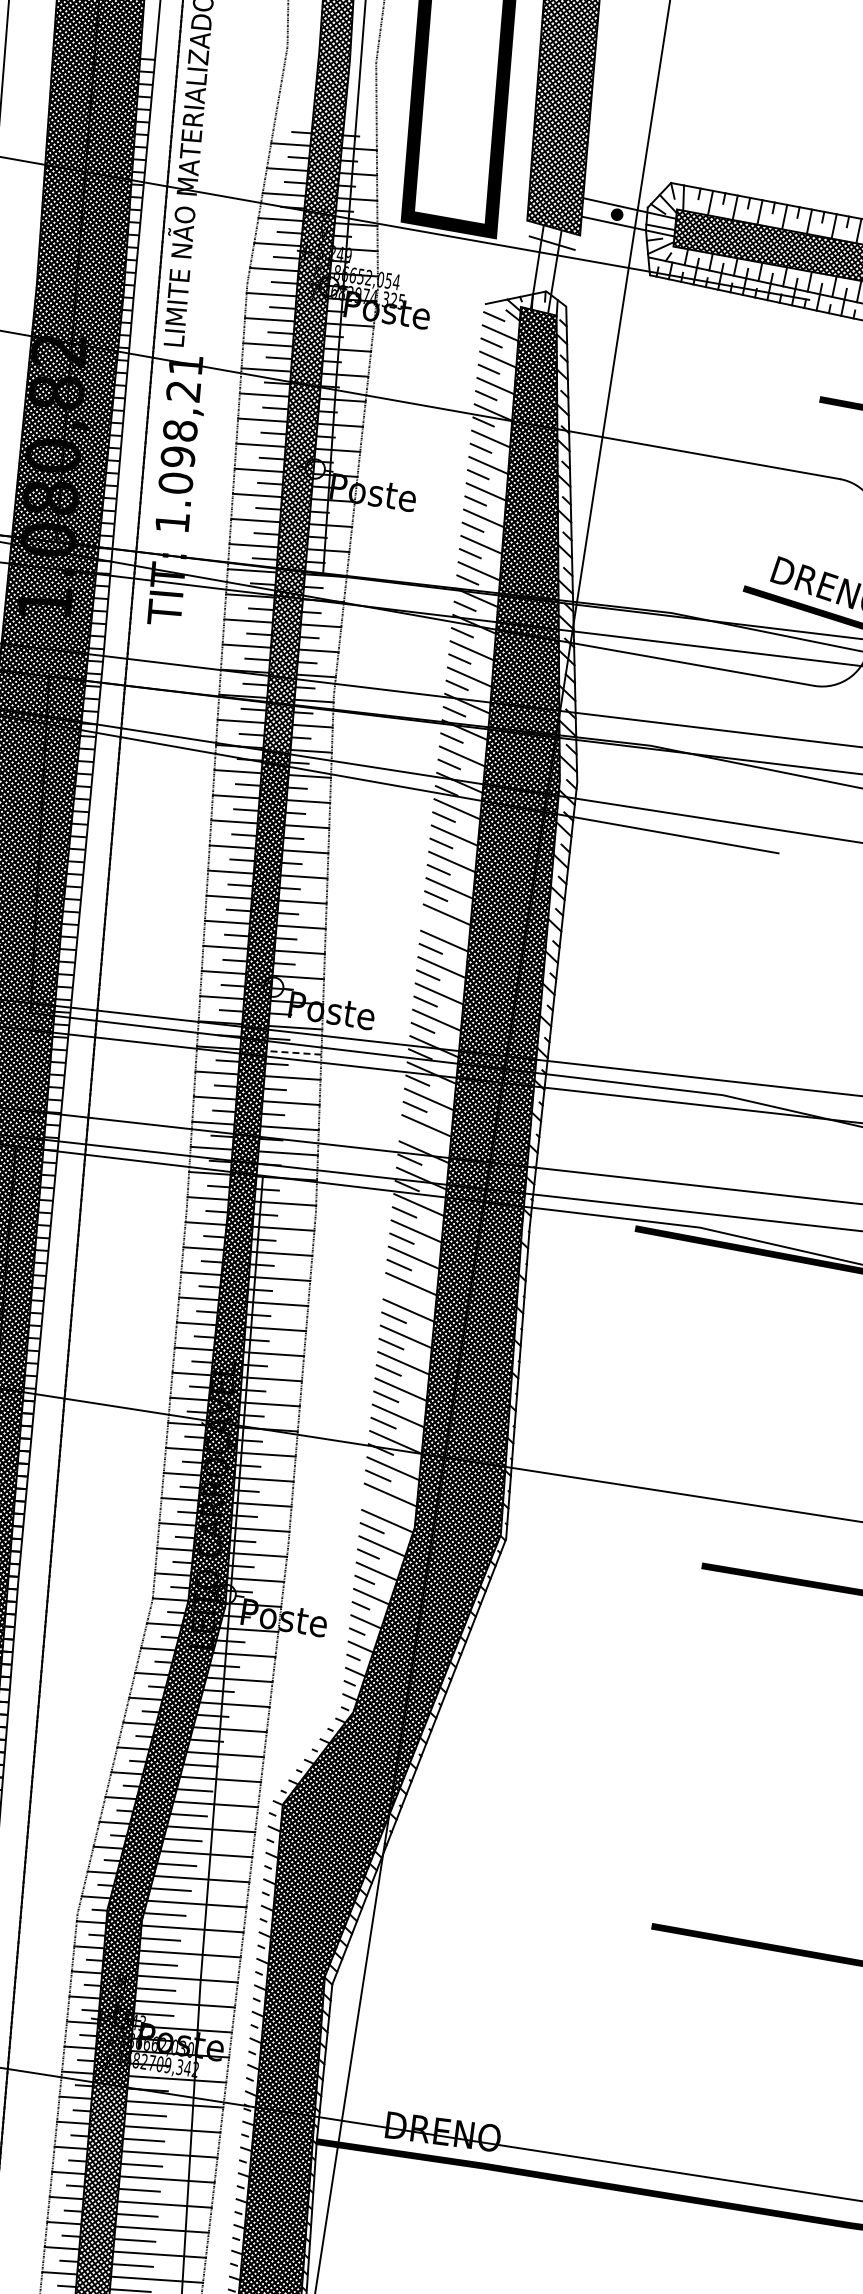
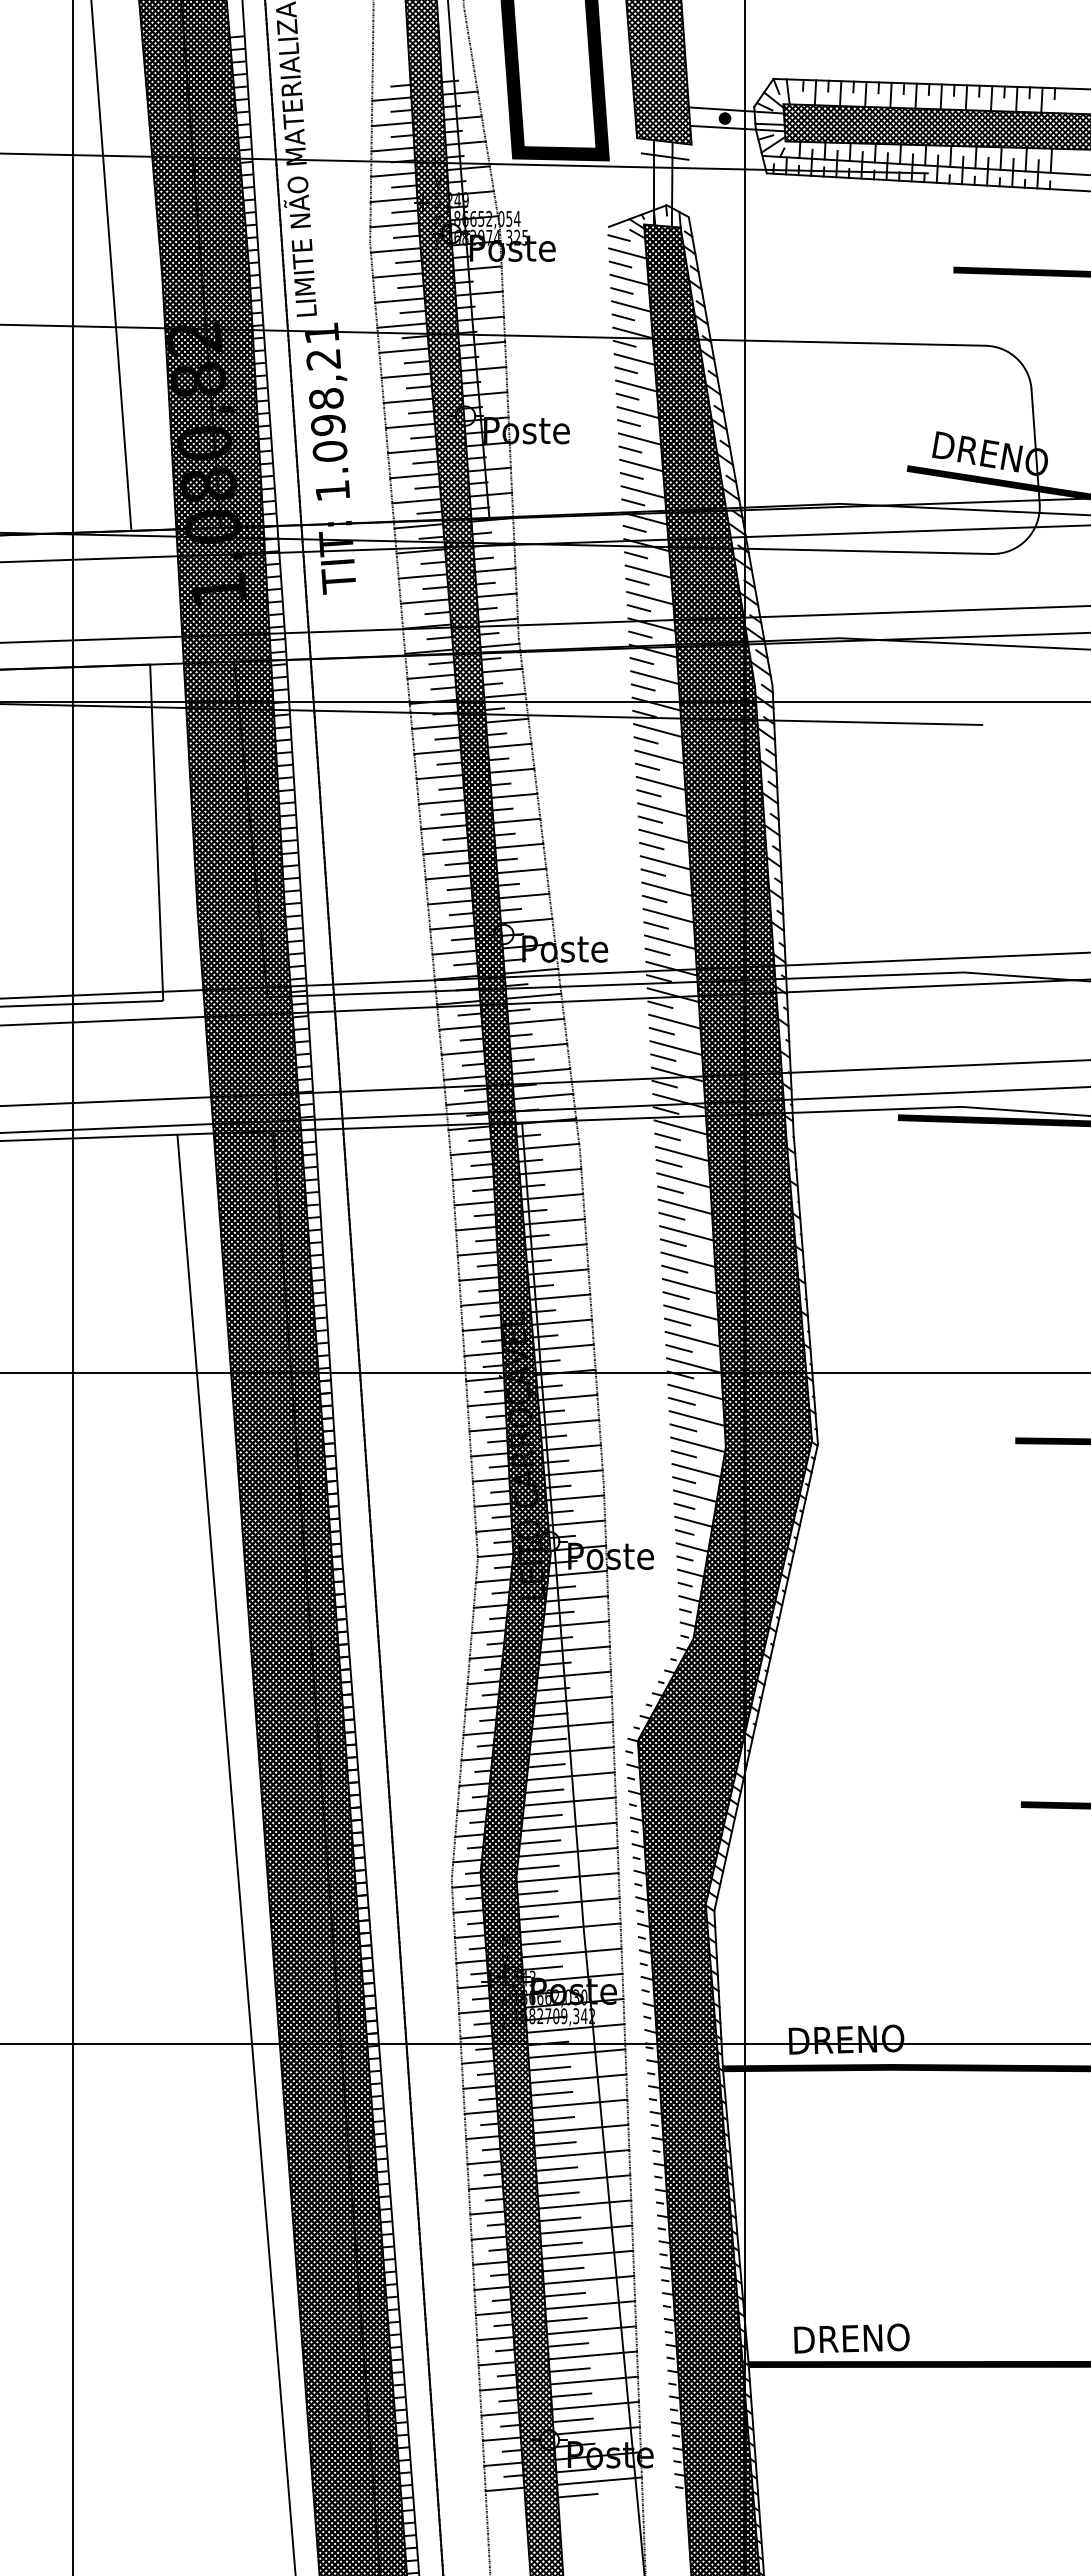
line: (433, 922) -> (651, 846), added
line: (293, 1053) -> (533, 996), dashed -> solid
line: (412, 1133) -> (663, 1057), added
line: (396, 1290) -> (671, 1215), added
line: (375, 1501) -> (683, 1427), added

